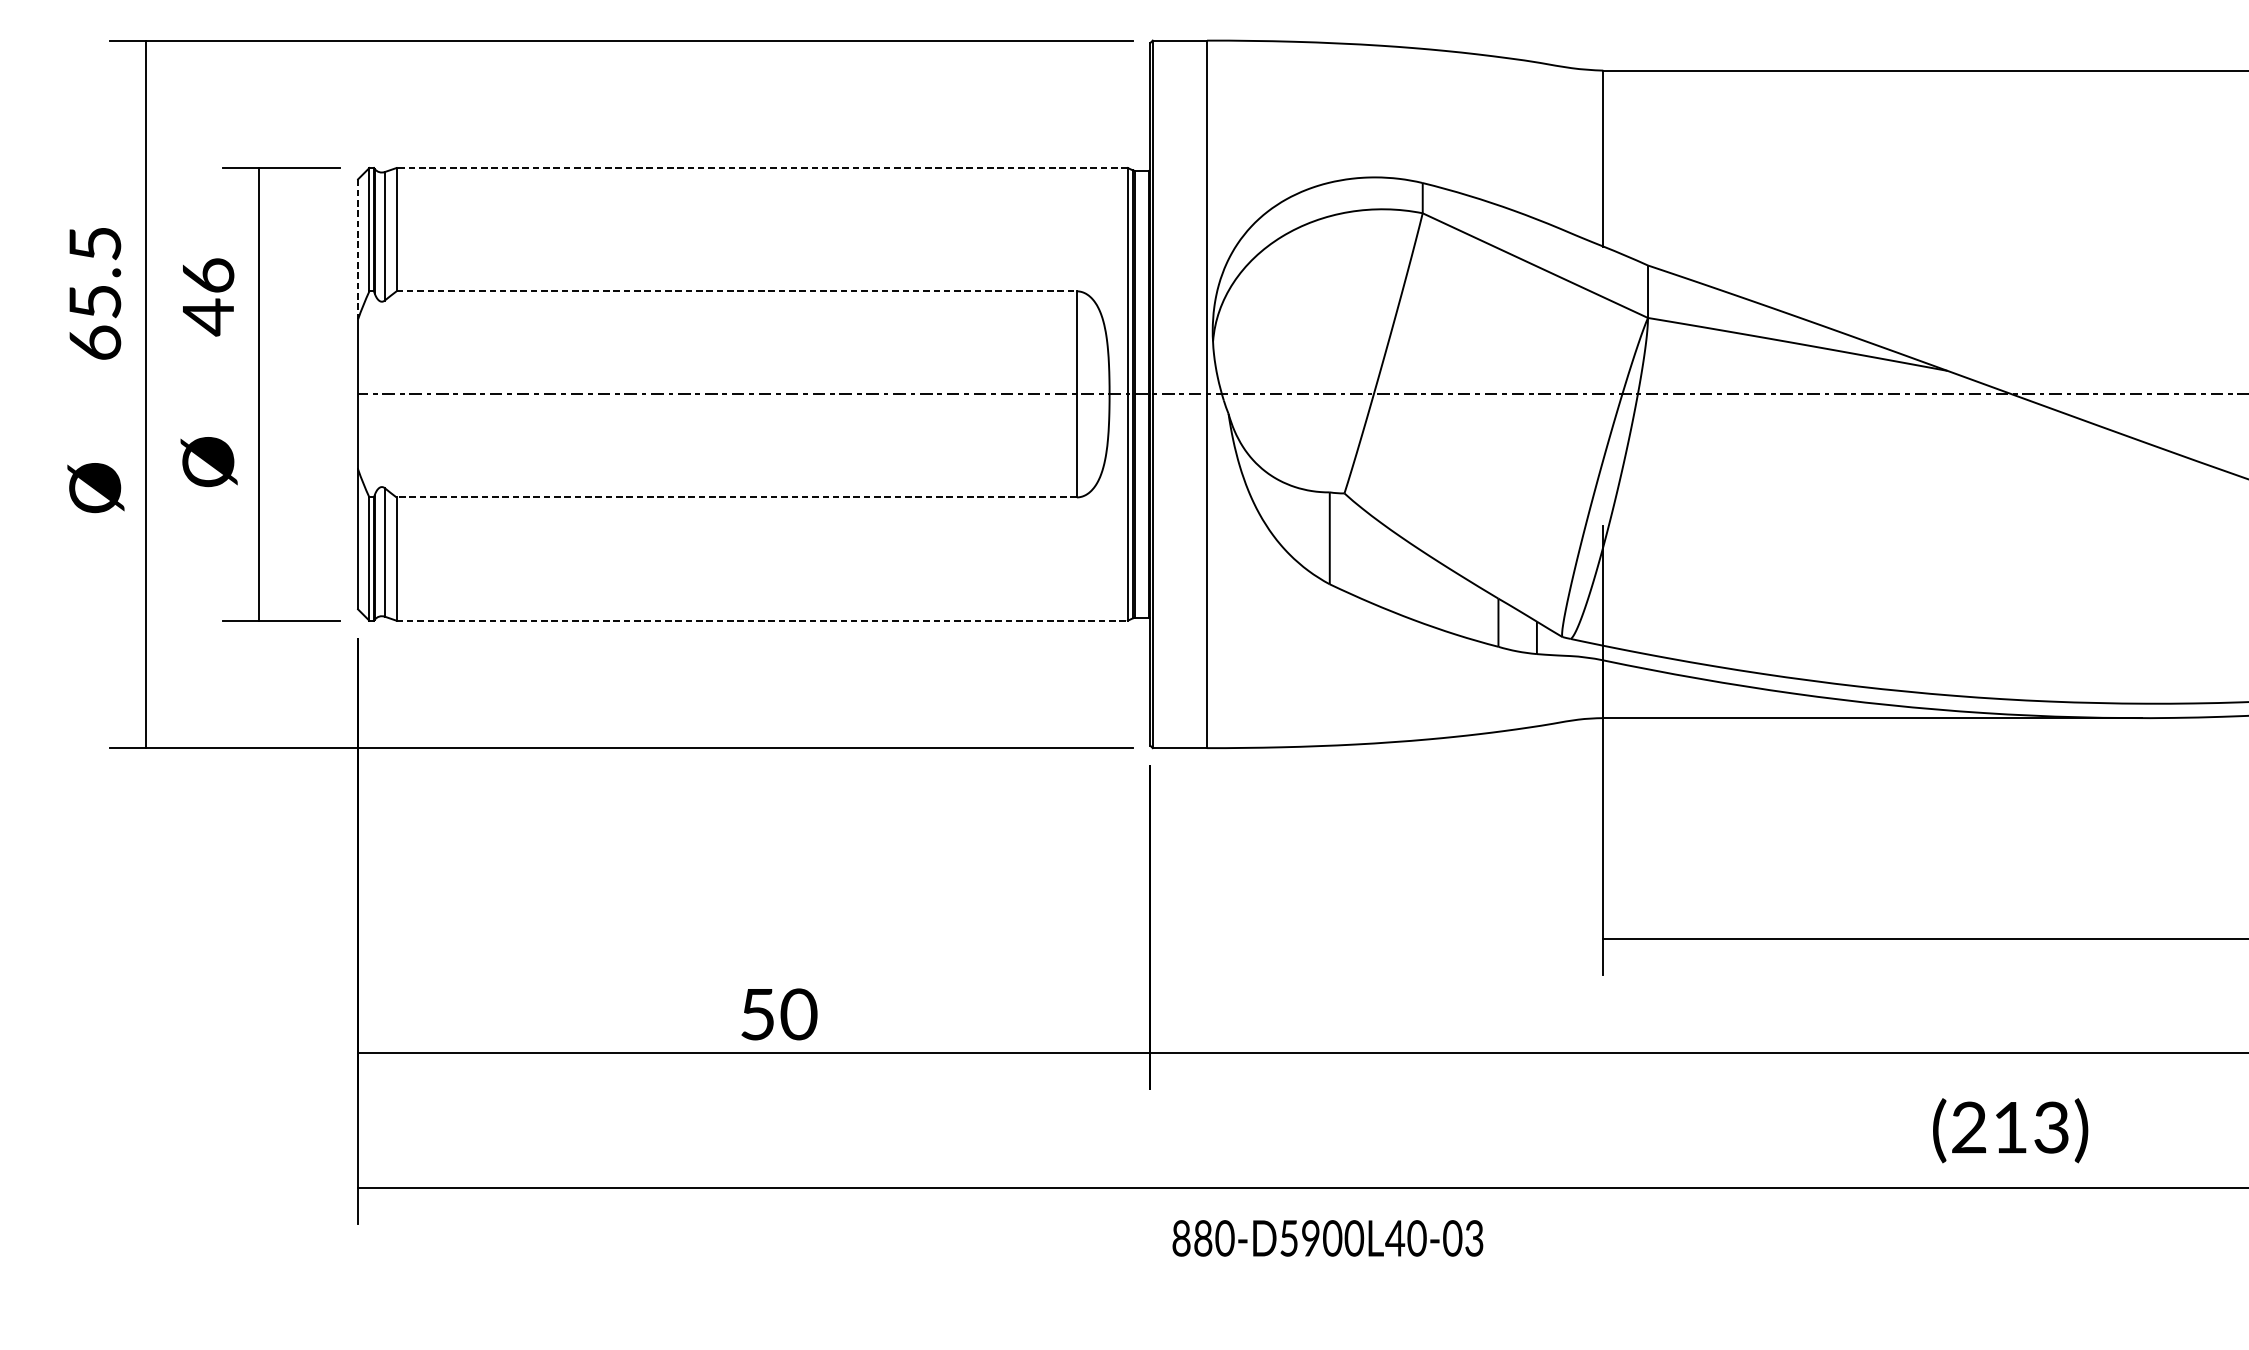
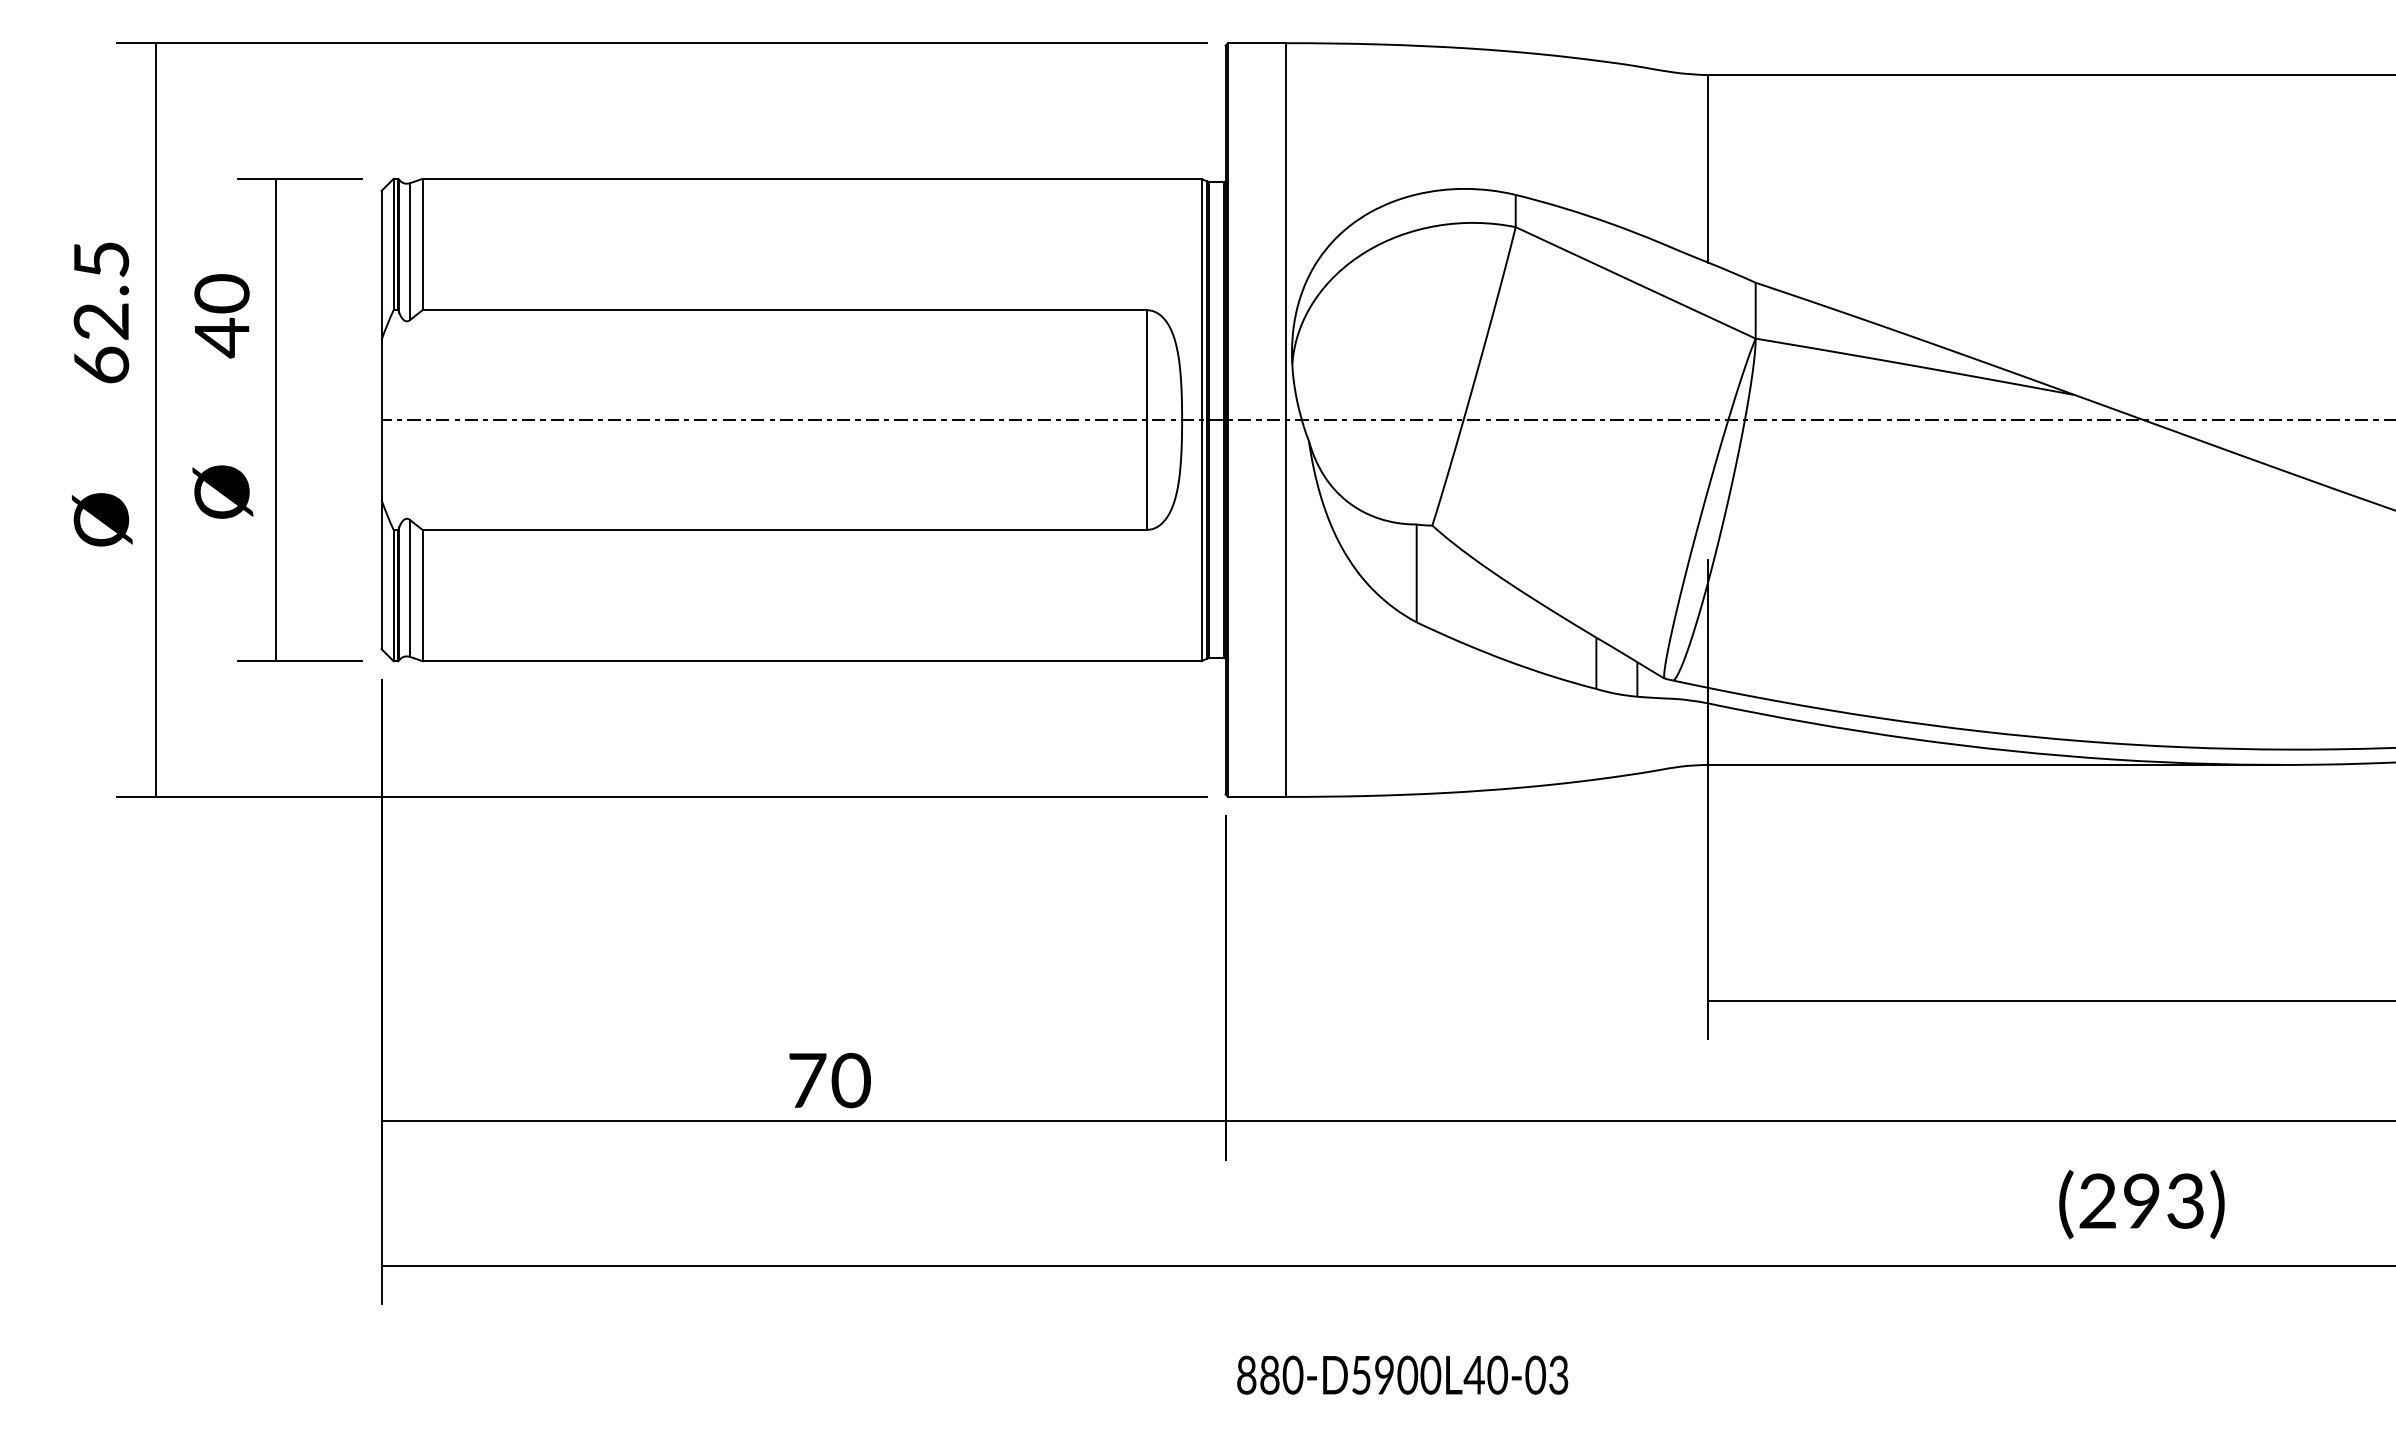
line: (762, 167) -> (812, 178), dashed -> solid
line: (358, 249) -> (381, 265), dashed -> solid
text: (207, 275) -> (221, 293), 46 -> 40
line: (737, 291) -> (785, 310), dashed -> solid
text: (95, 301) -> (101, 321), 65.5 -> 62.5
line: (736, 497) -> (784, 529), dashed -> solid
line: (762, 621) -> (812, 661), dashed -> solid
text: (757, 1014) -> (807, 1080), 50 -> 70
text: (2010, 1126) -> (2141, 1200), (213) -> (293)
text: (1327, 1237) -> (1402, 1374), moved

